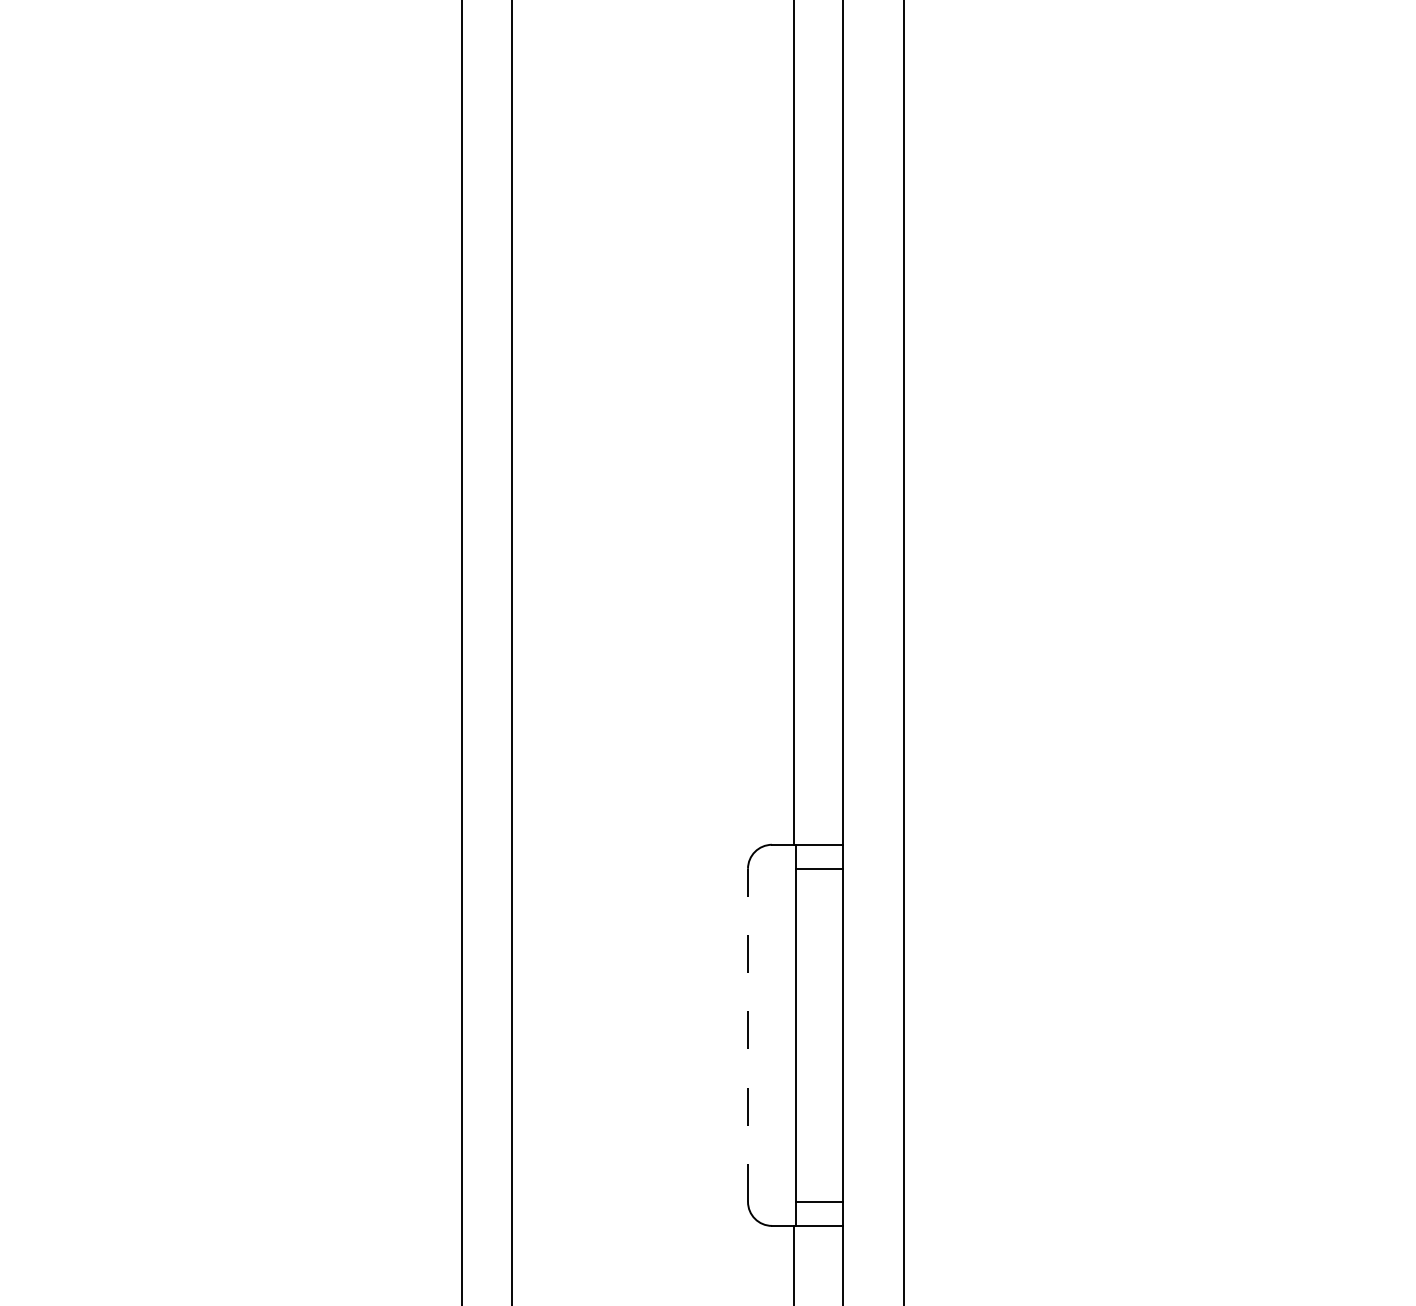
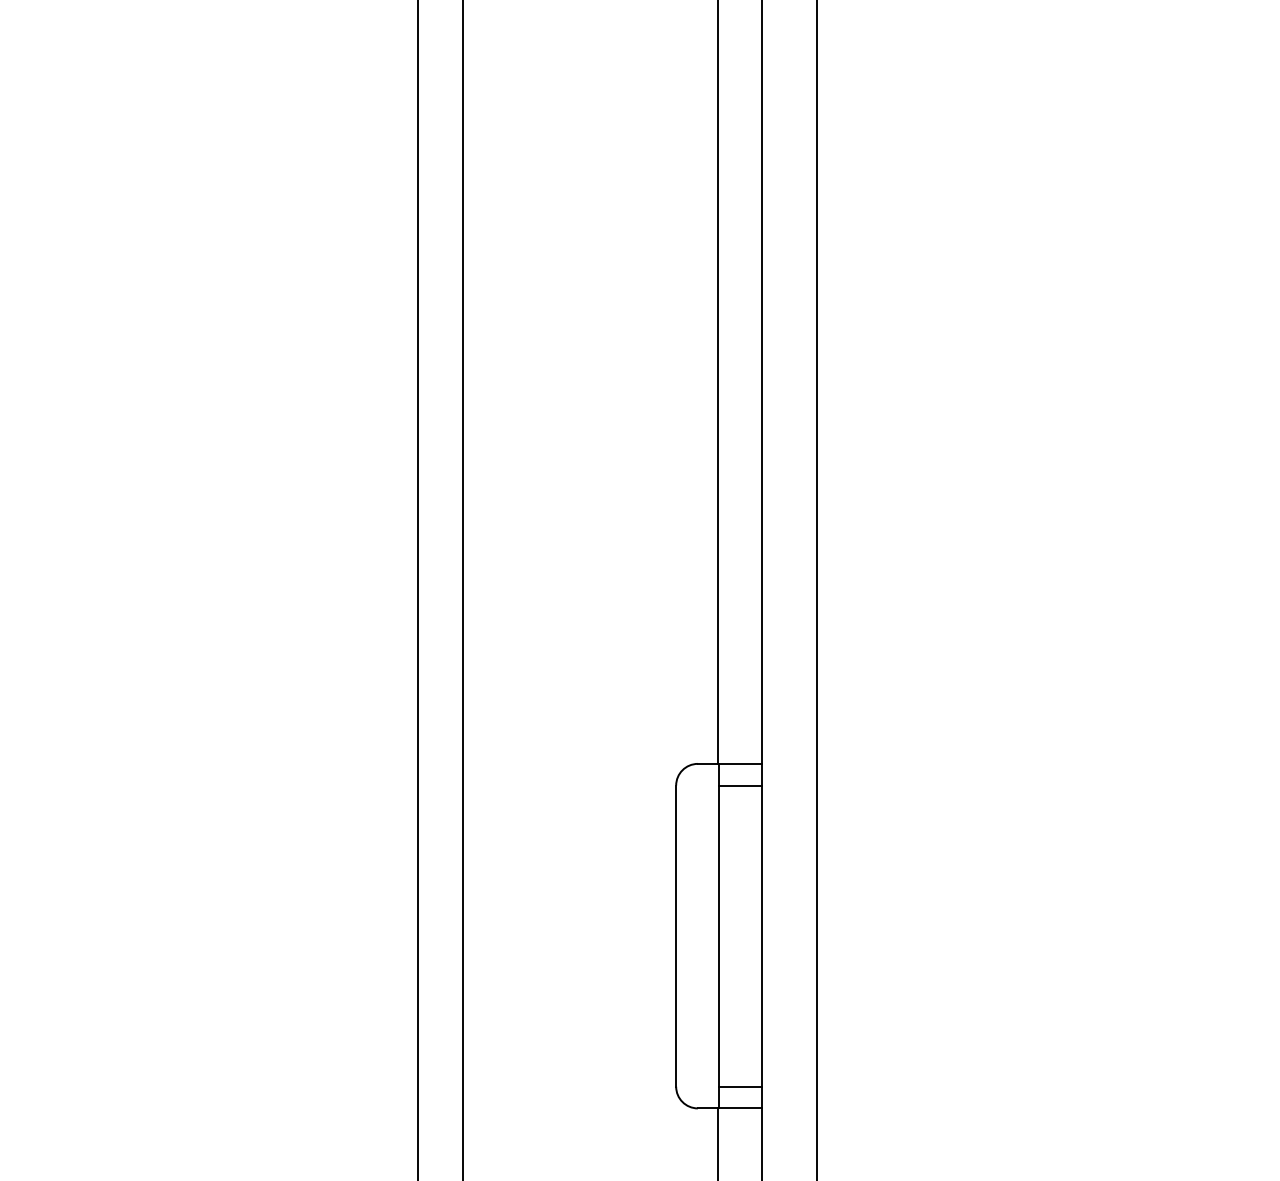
line: (748, 1035) -> (676, 936), dashed -> solid

